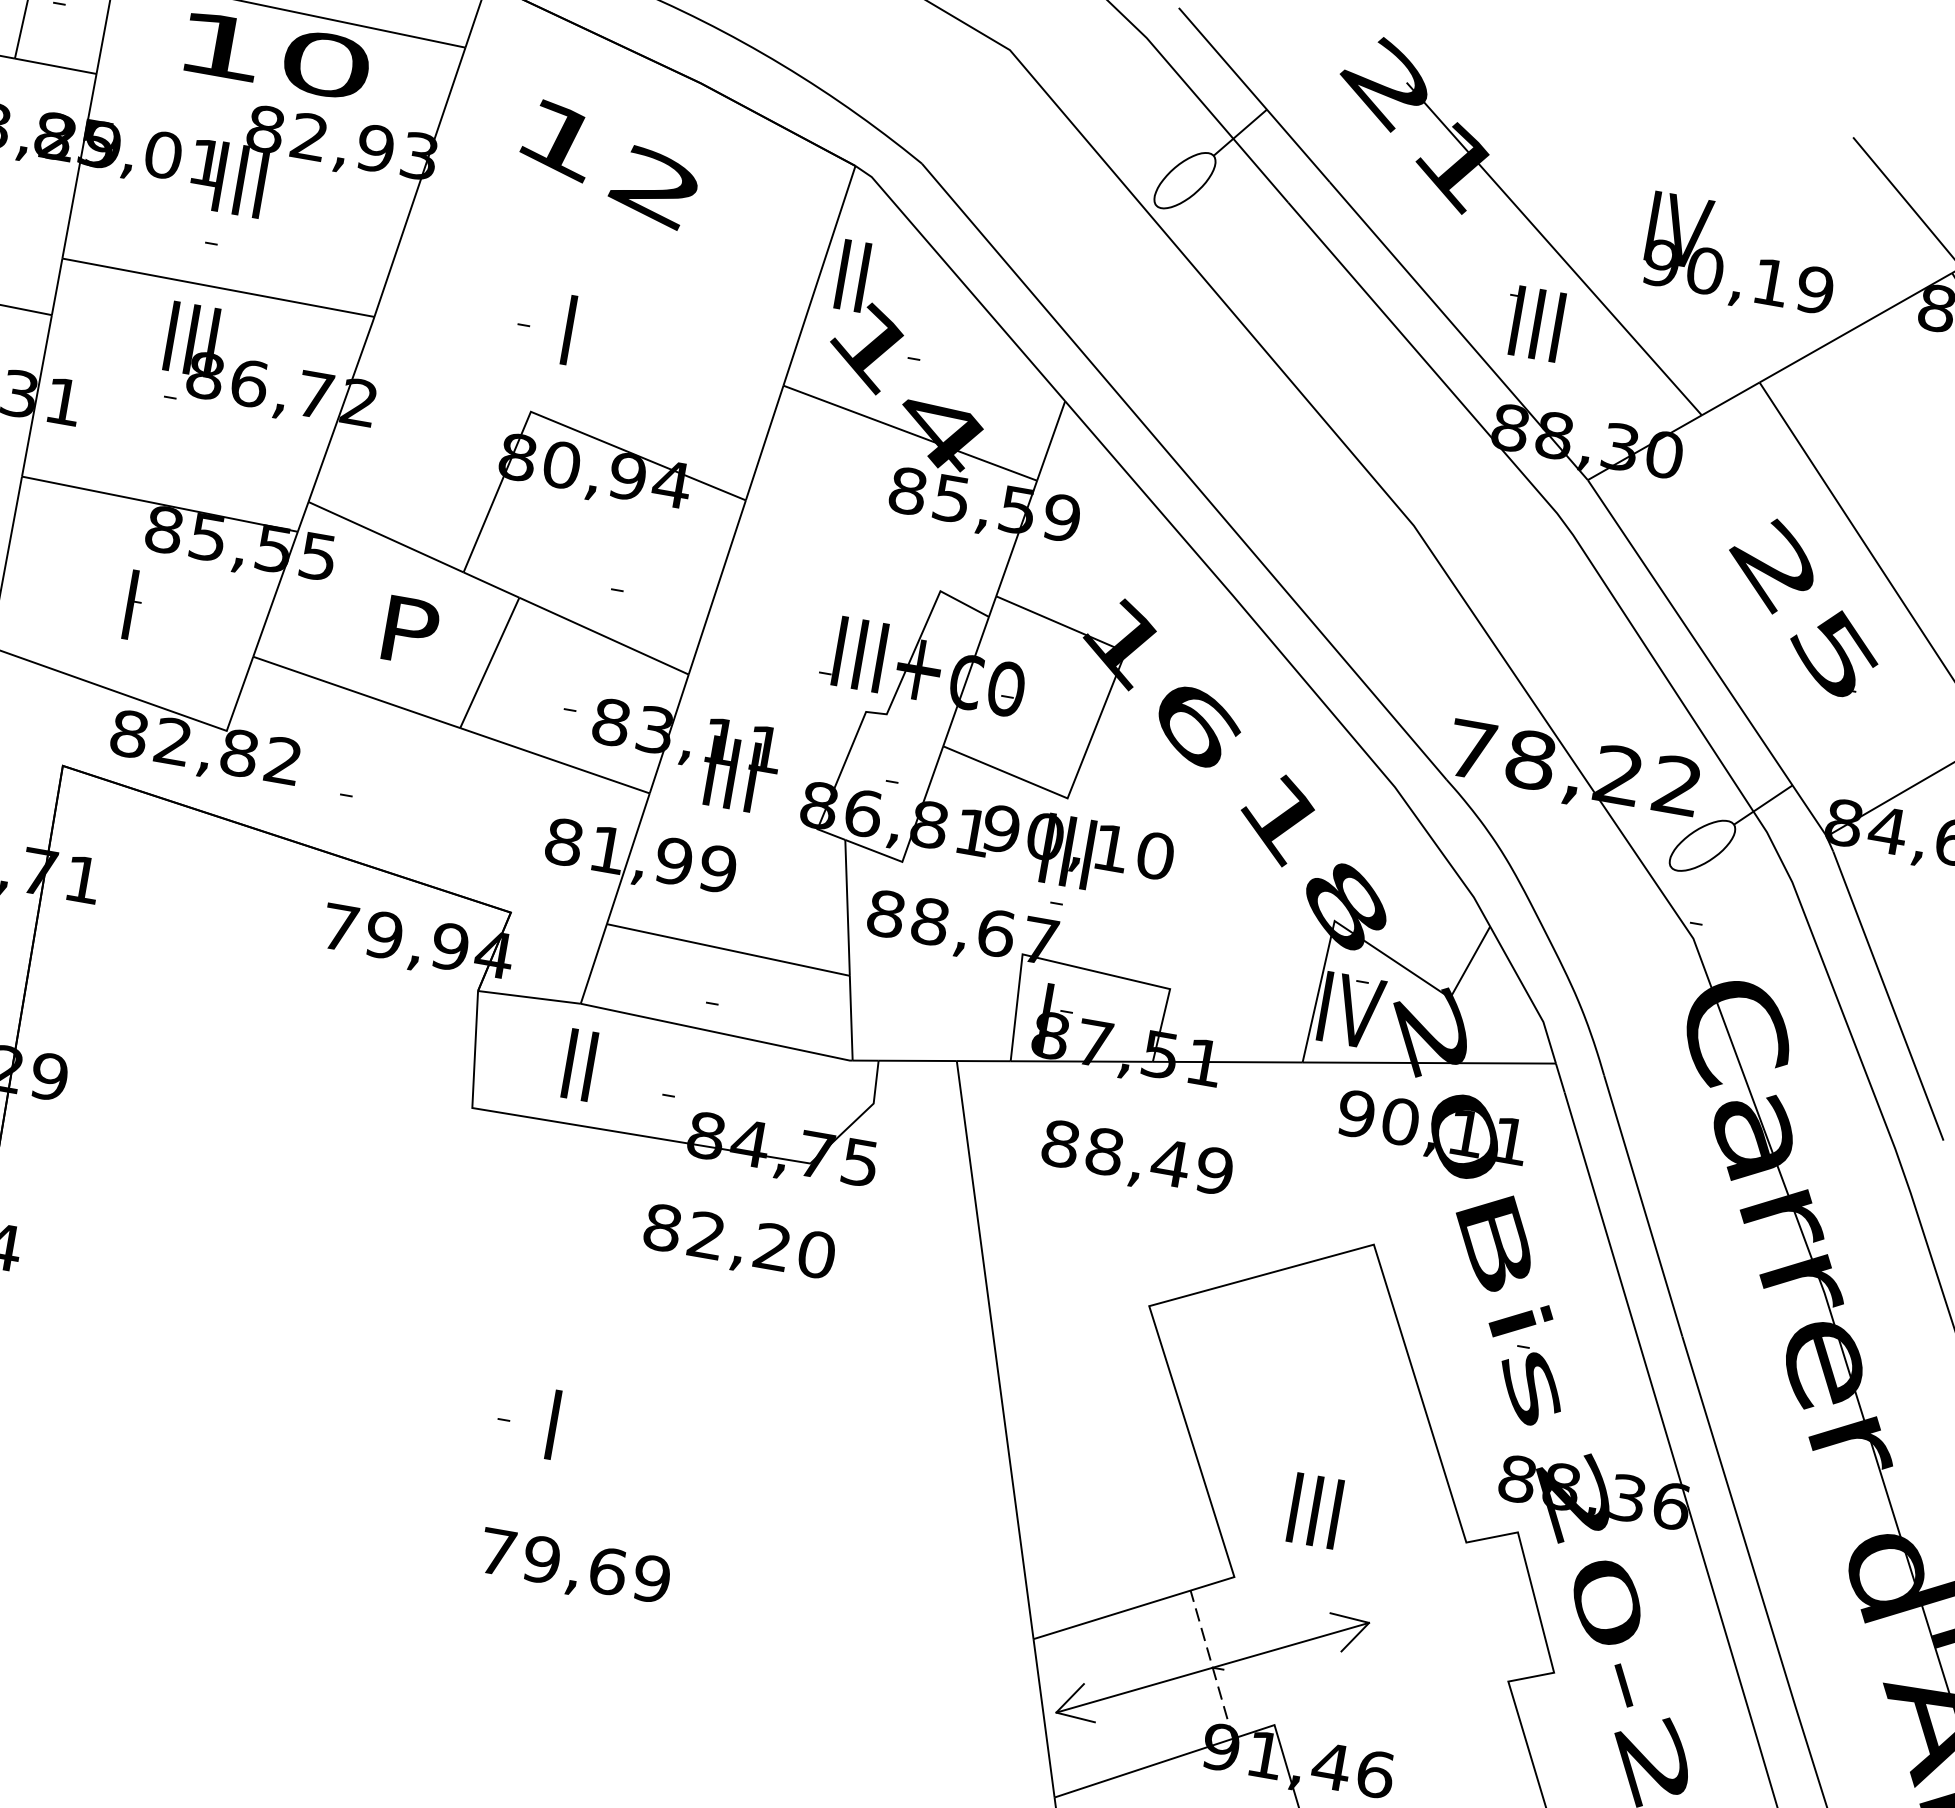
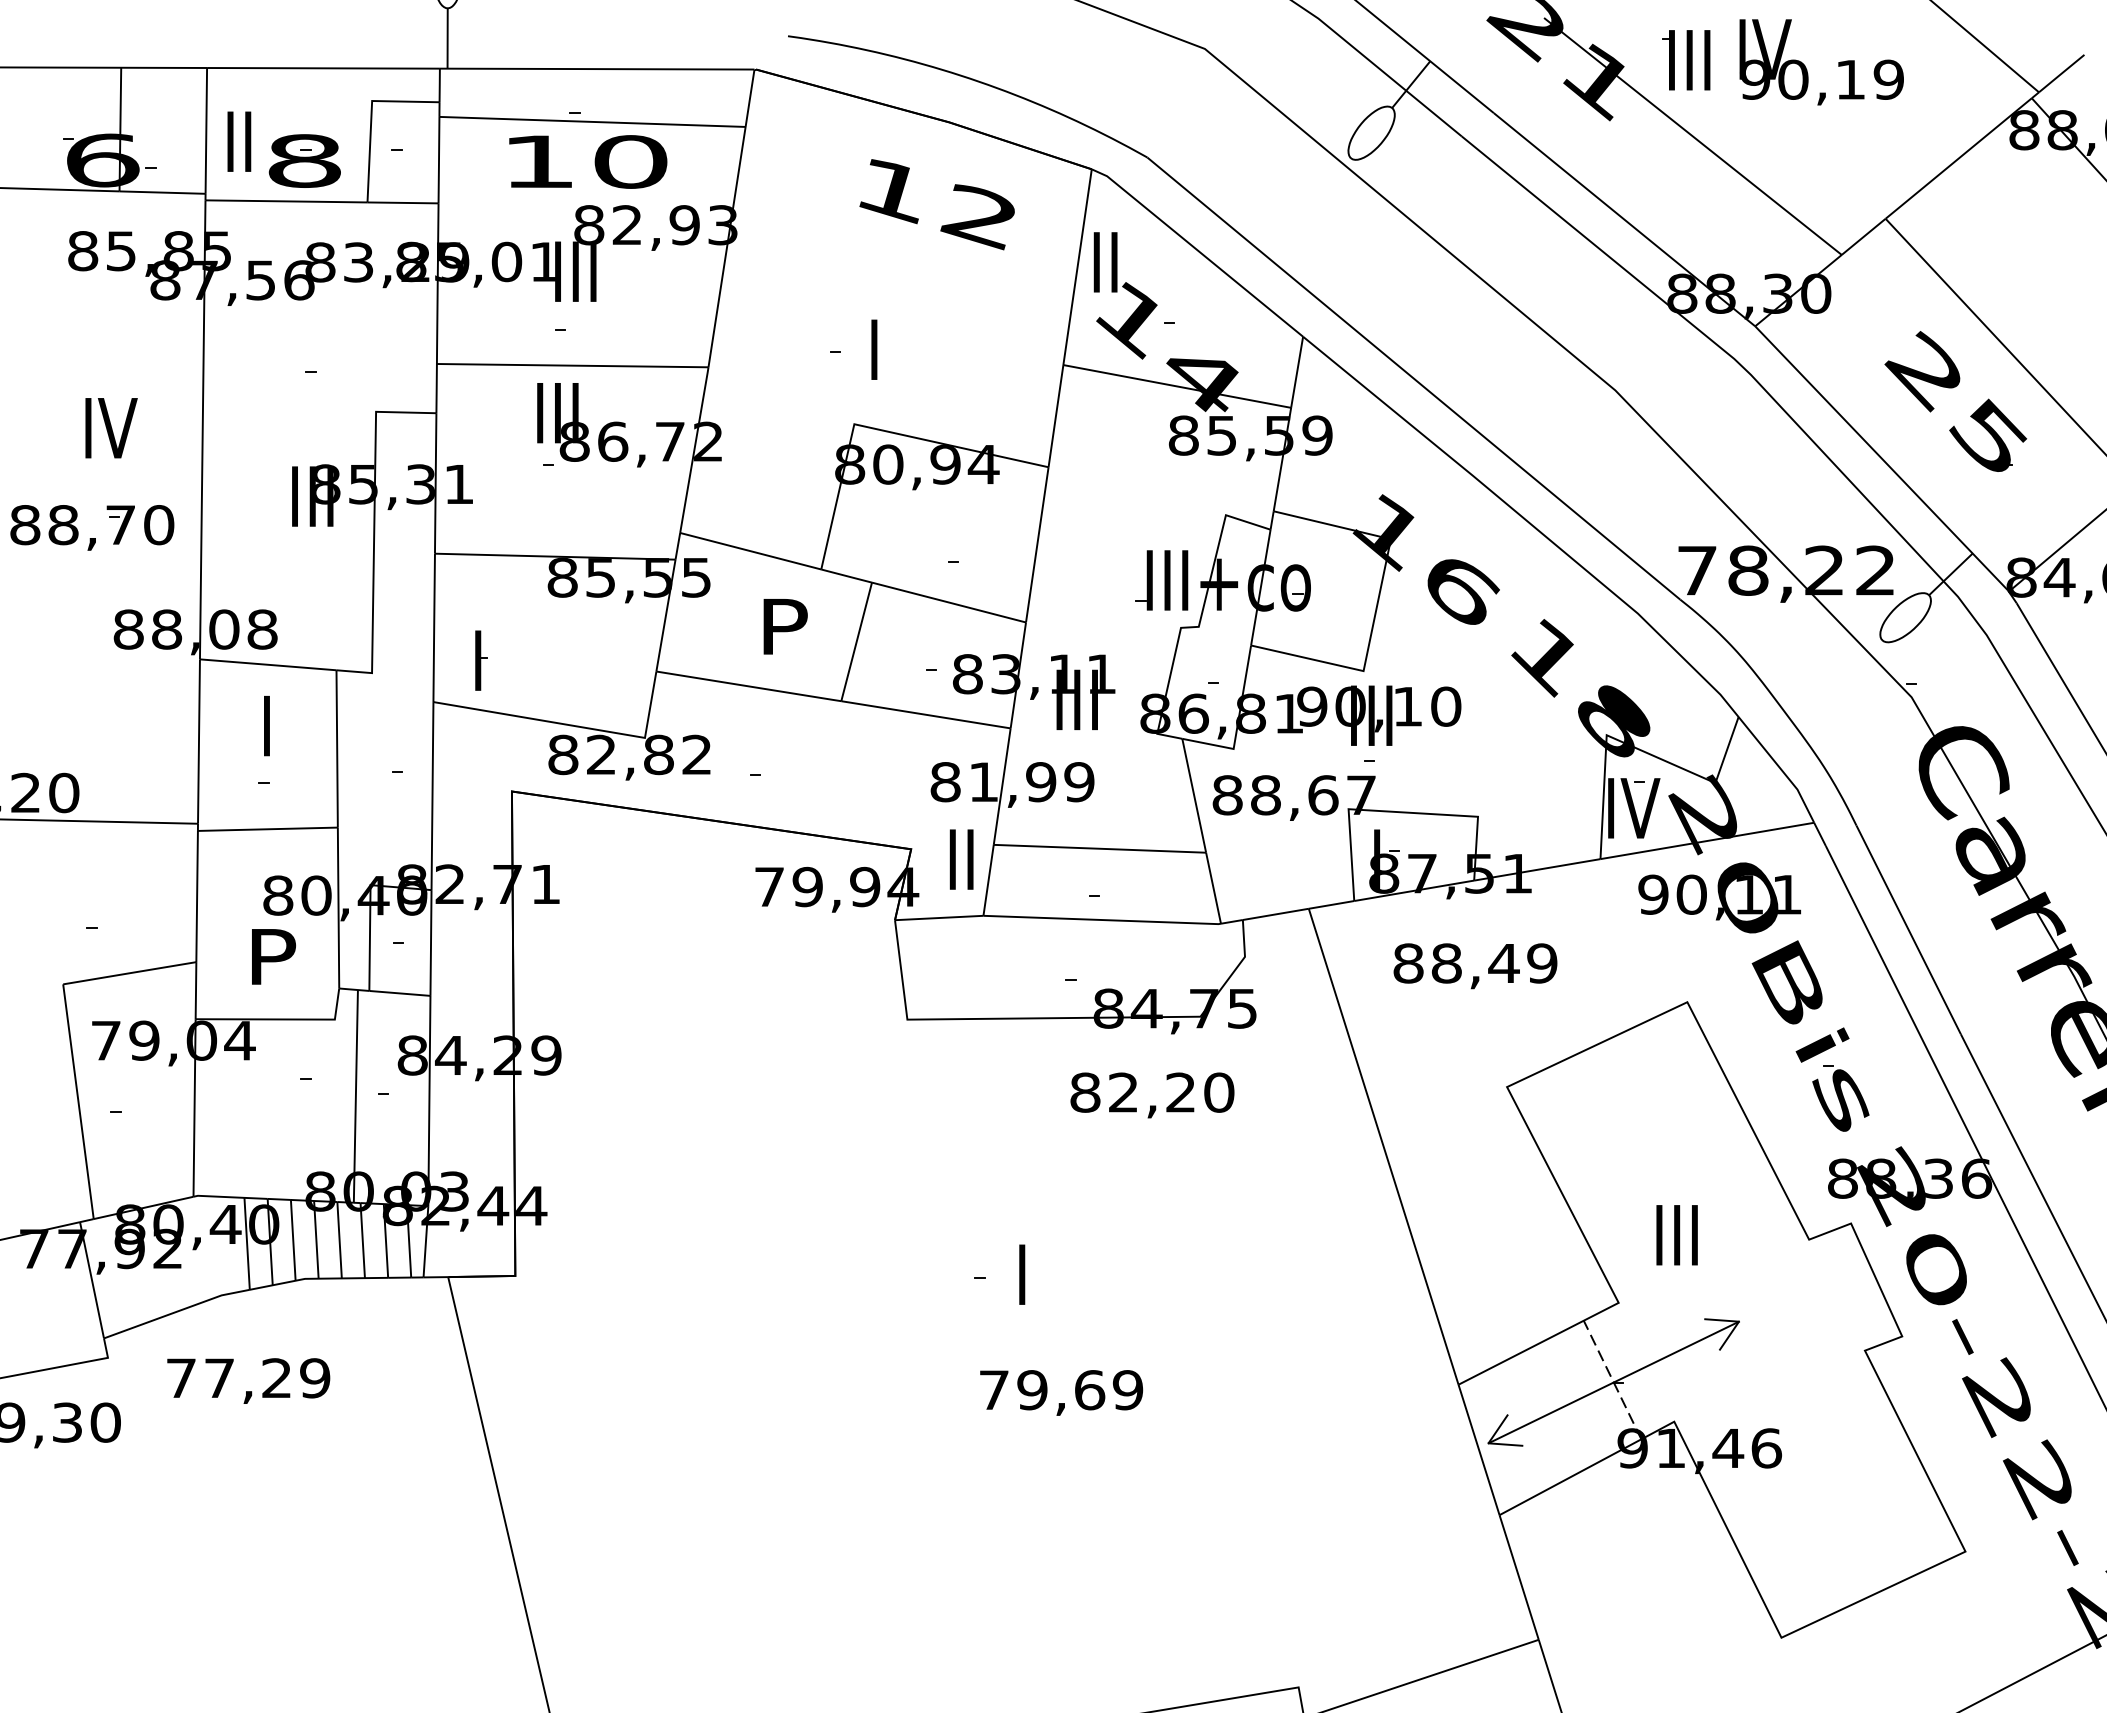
text: (608, 164) -> (936, 204), moved
text: (1741, 256) -> (1821, 62), moved
part: (1533, 323) -> (1686, 60), moved
part: (134, 605) -> (481, 660), moved
text: (579, 1064) -> (961, 859), moved

